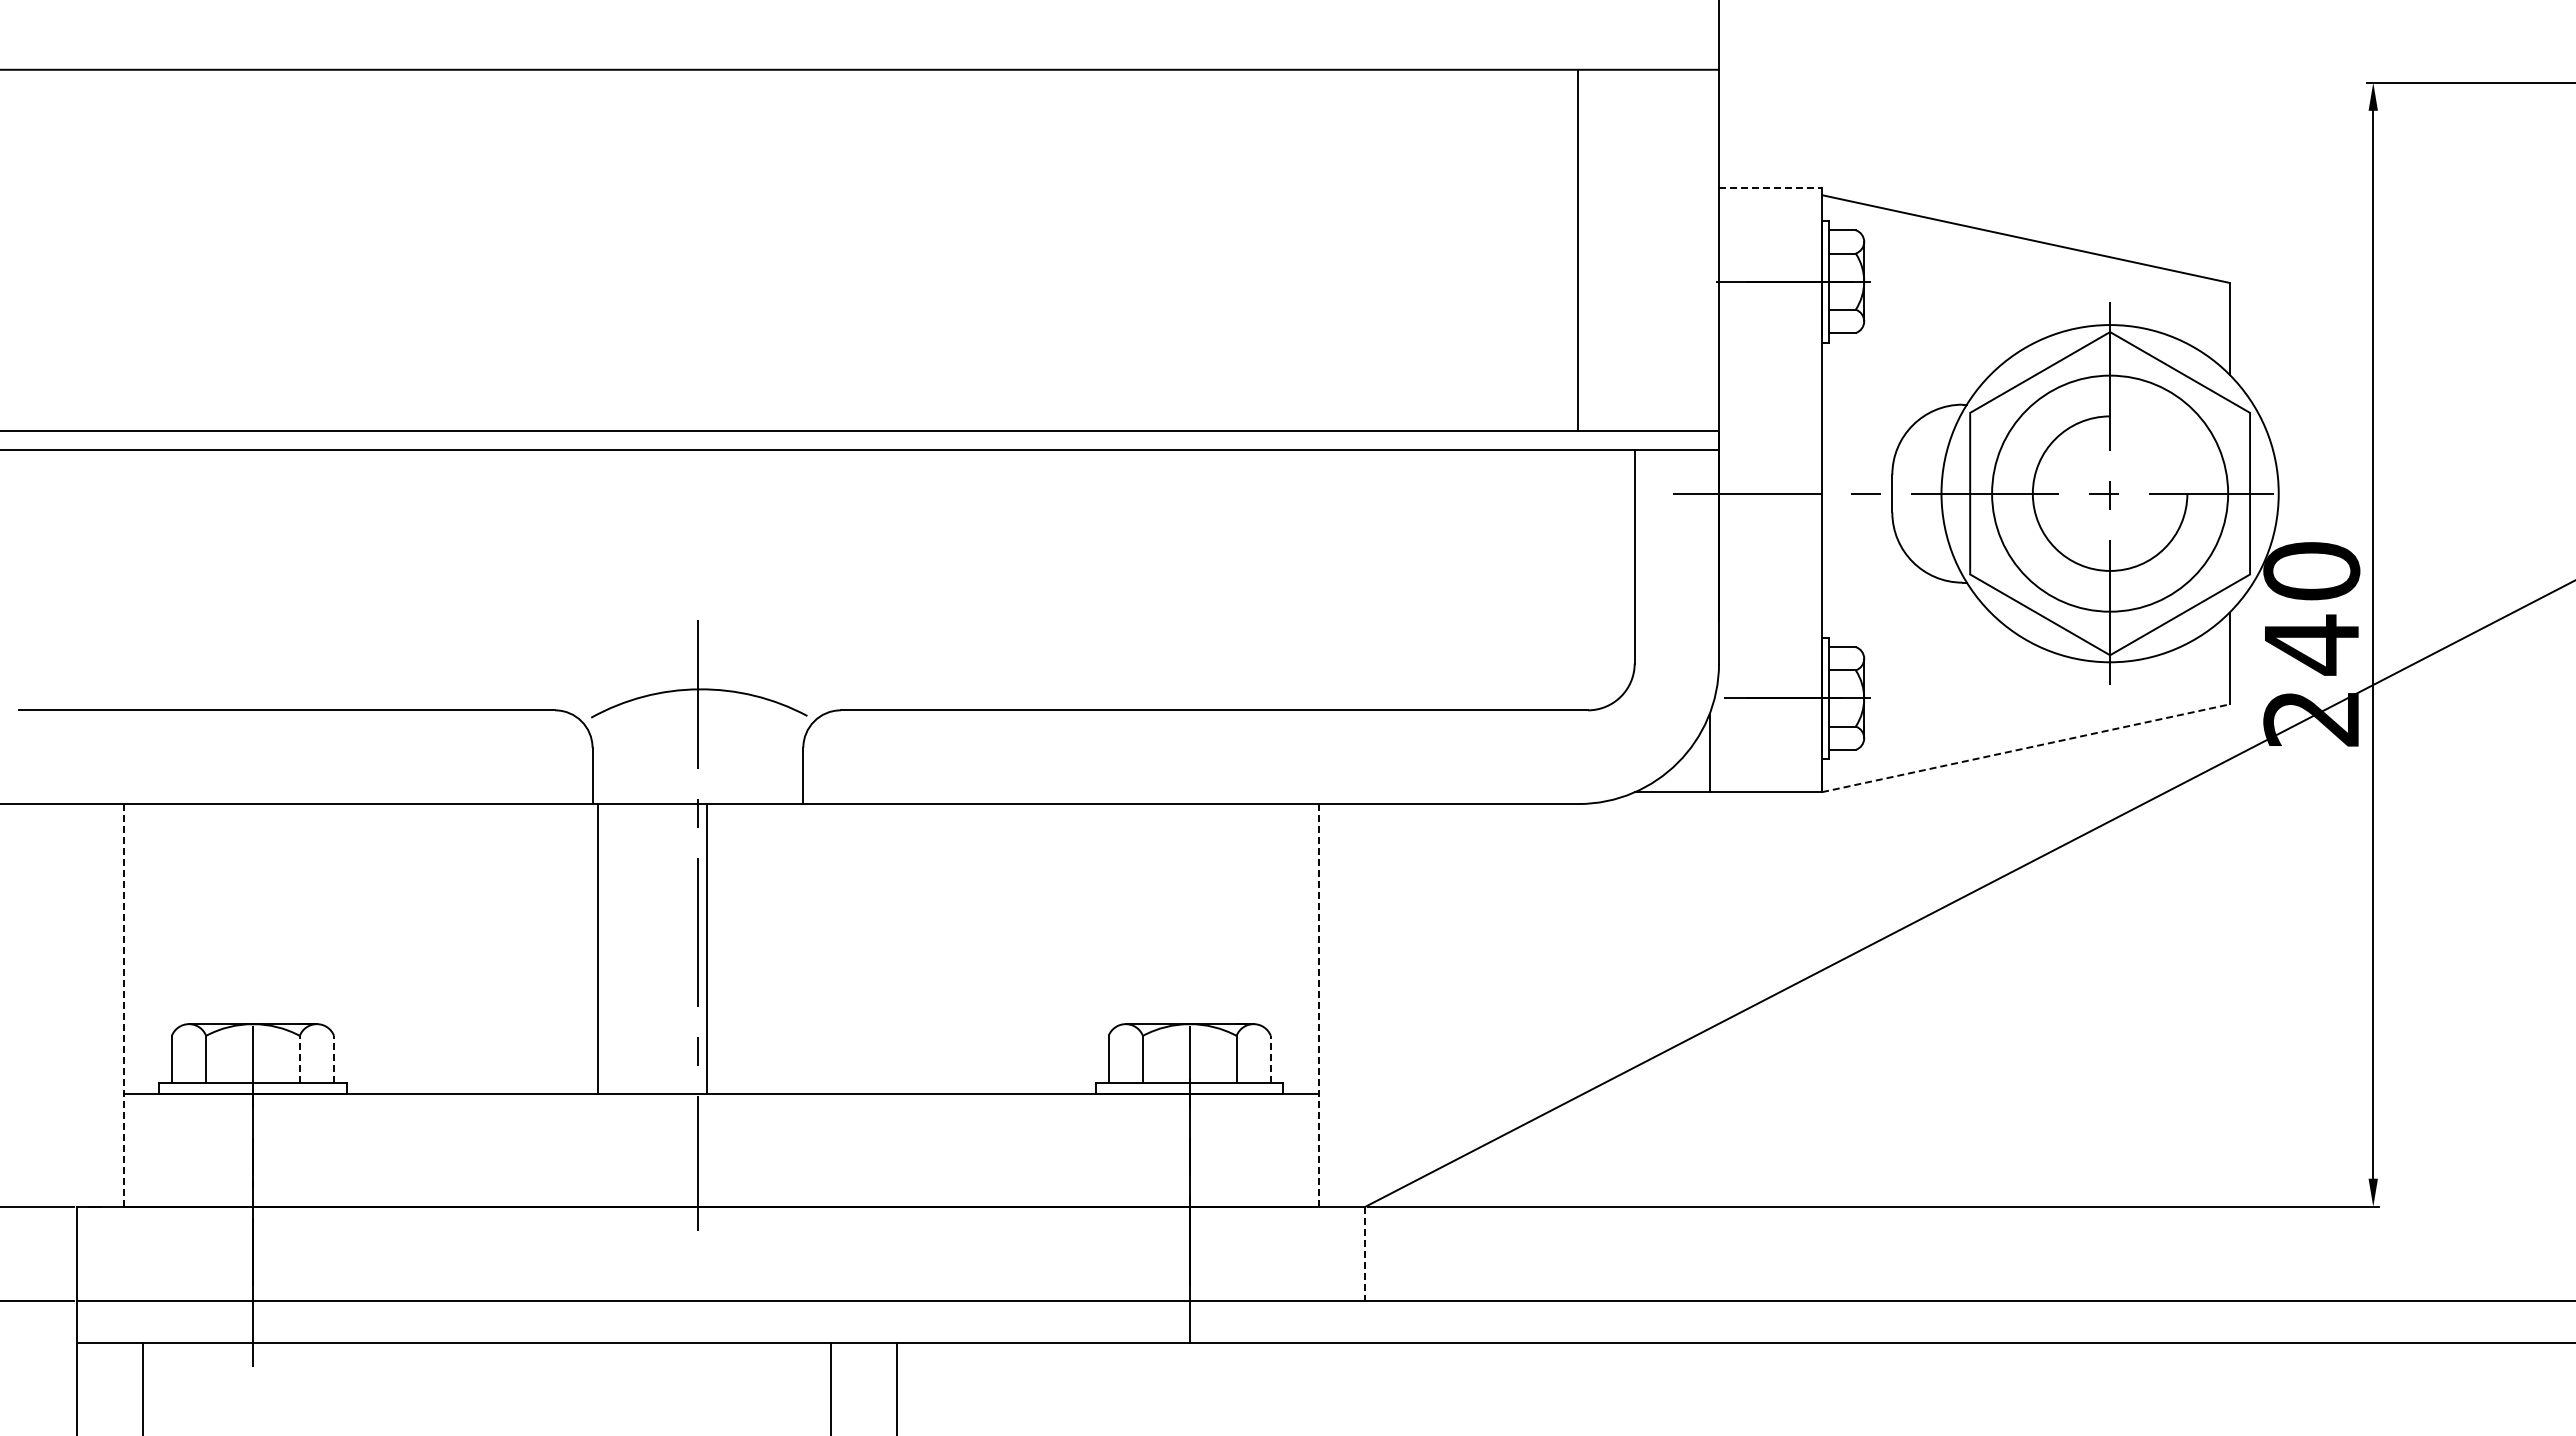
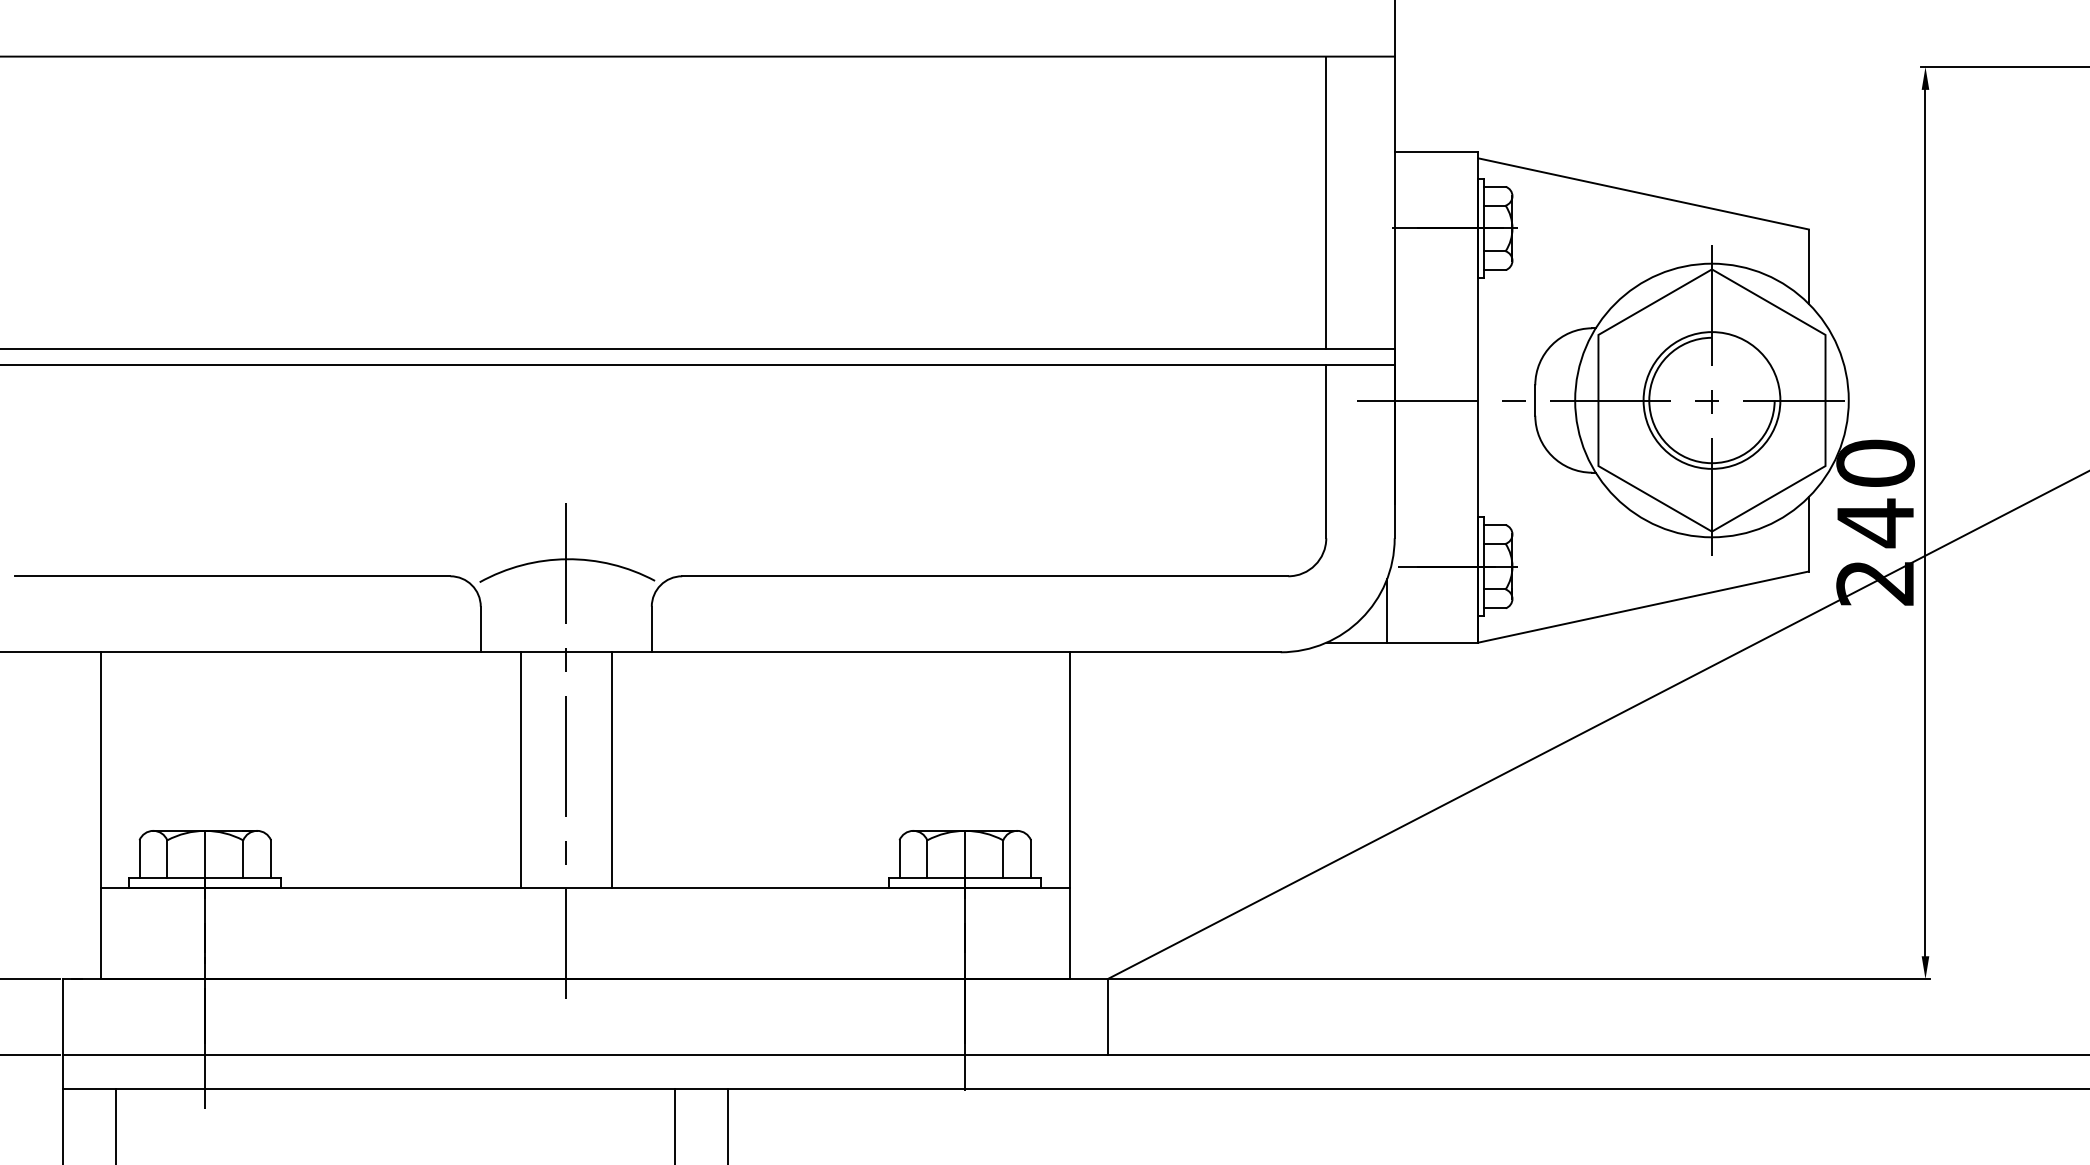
line: (1770, 187) -> (1436, 152), dashed -> solid
line: (1577, 249) -> (1326, 202), moved
circle: (2109, 493) -> (1711, 400), size x0.71
line: (2026, 748) -> (1644, 607), dashed -> solid
line: (597, 949) -> (520, 770), moved
line: (707, 949) -> (612, 770), moved
line: (124, 1004) -> (101, 814), dashed -> solid
line: (1318, 1005) -> (1069, 815), dashed -> solid
line: (299, 1058) -> (243, 858), dashed -> solid
line: (334, 1058) -> (271, 858), dashed -> solid
line: (1270, 1058) -> (1030, 858), dashed -> solid
line: (1365, 1253) -> (1107, 1016), dashed -> solid

